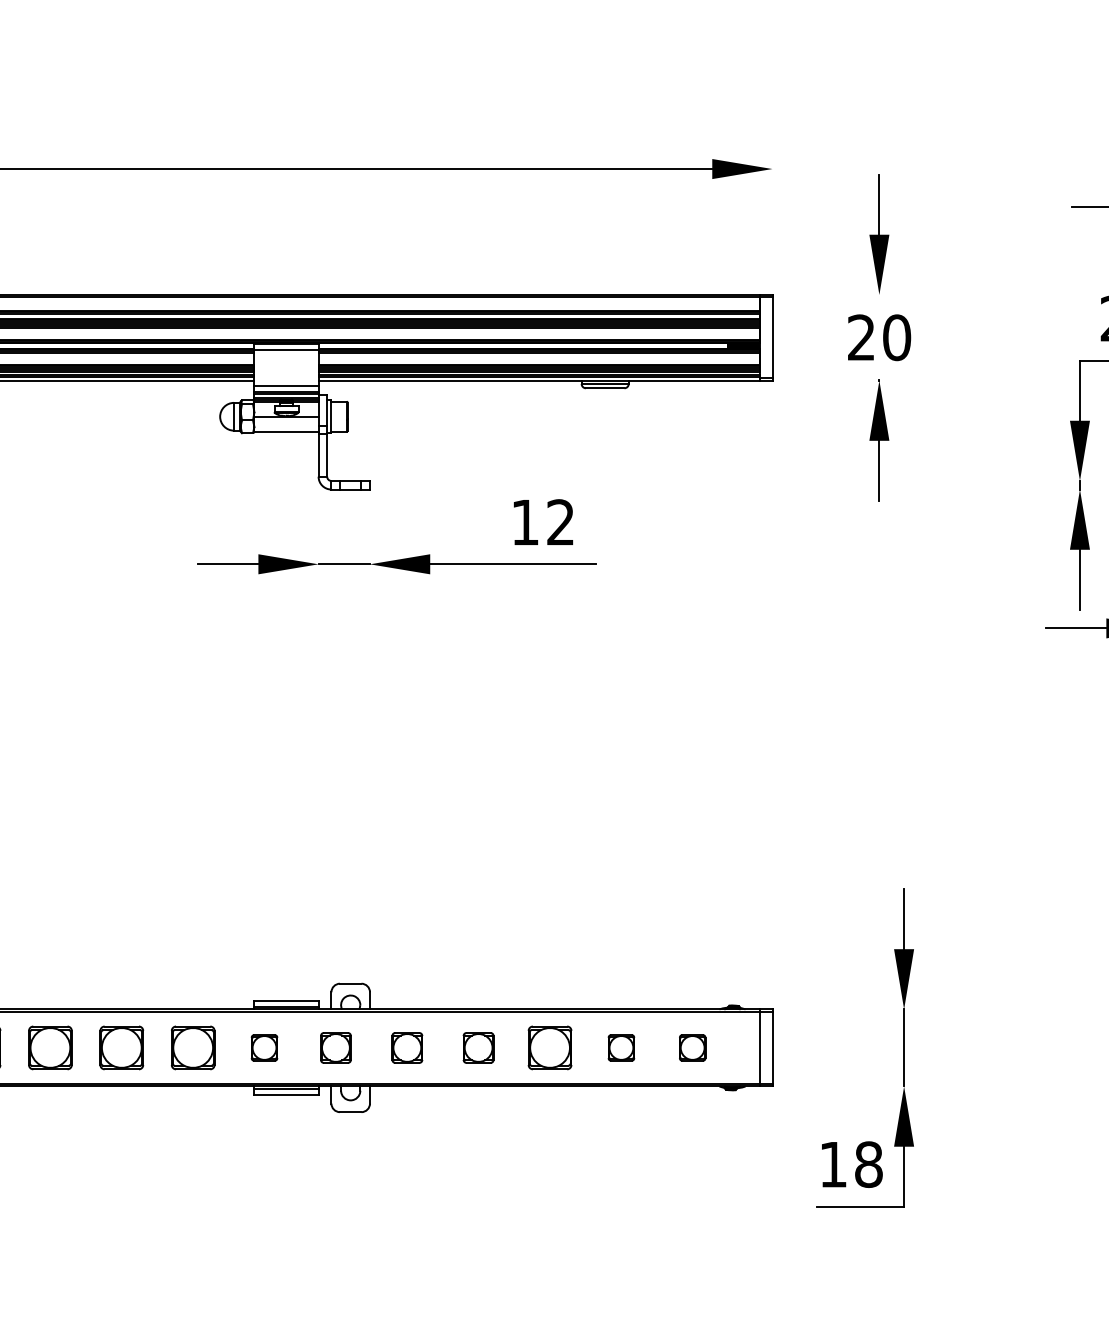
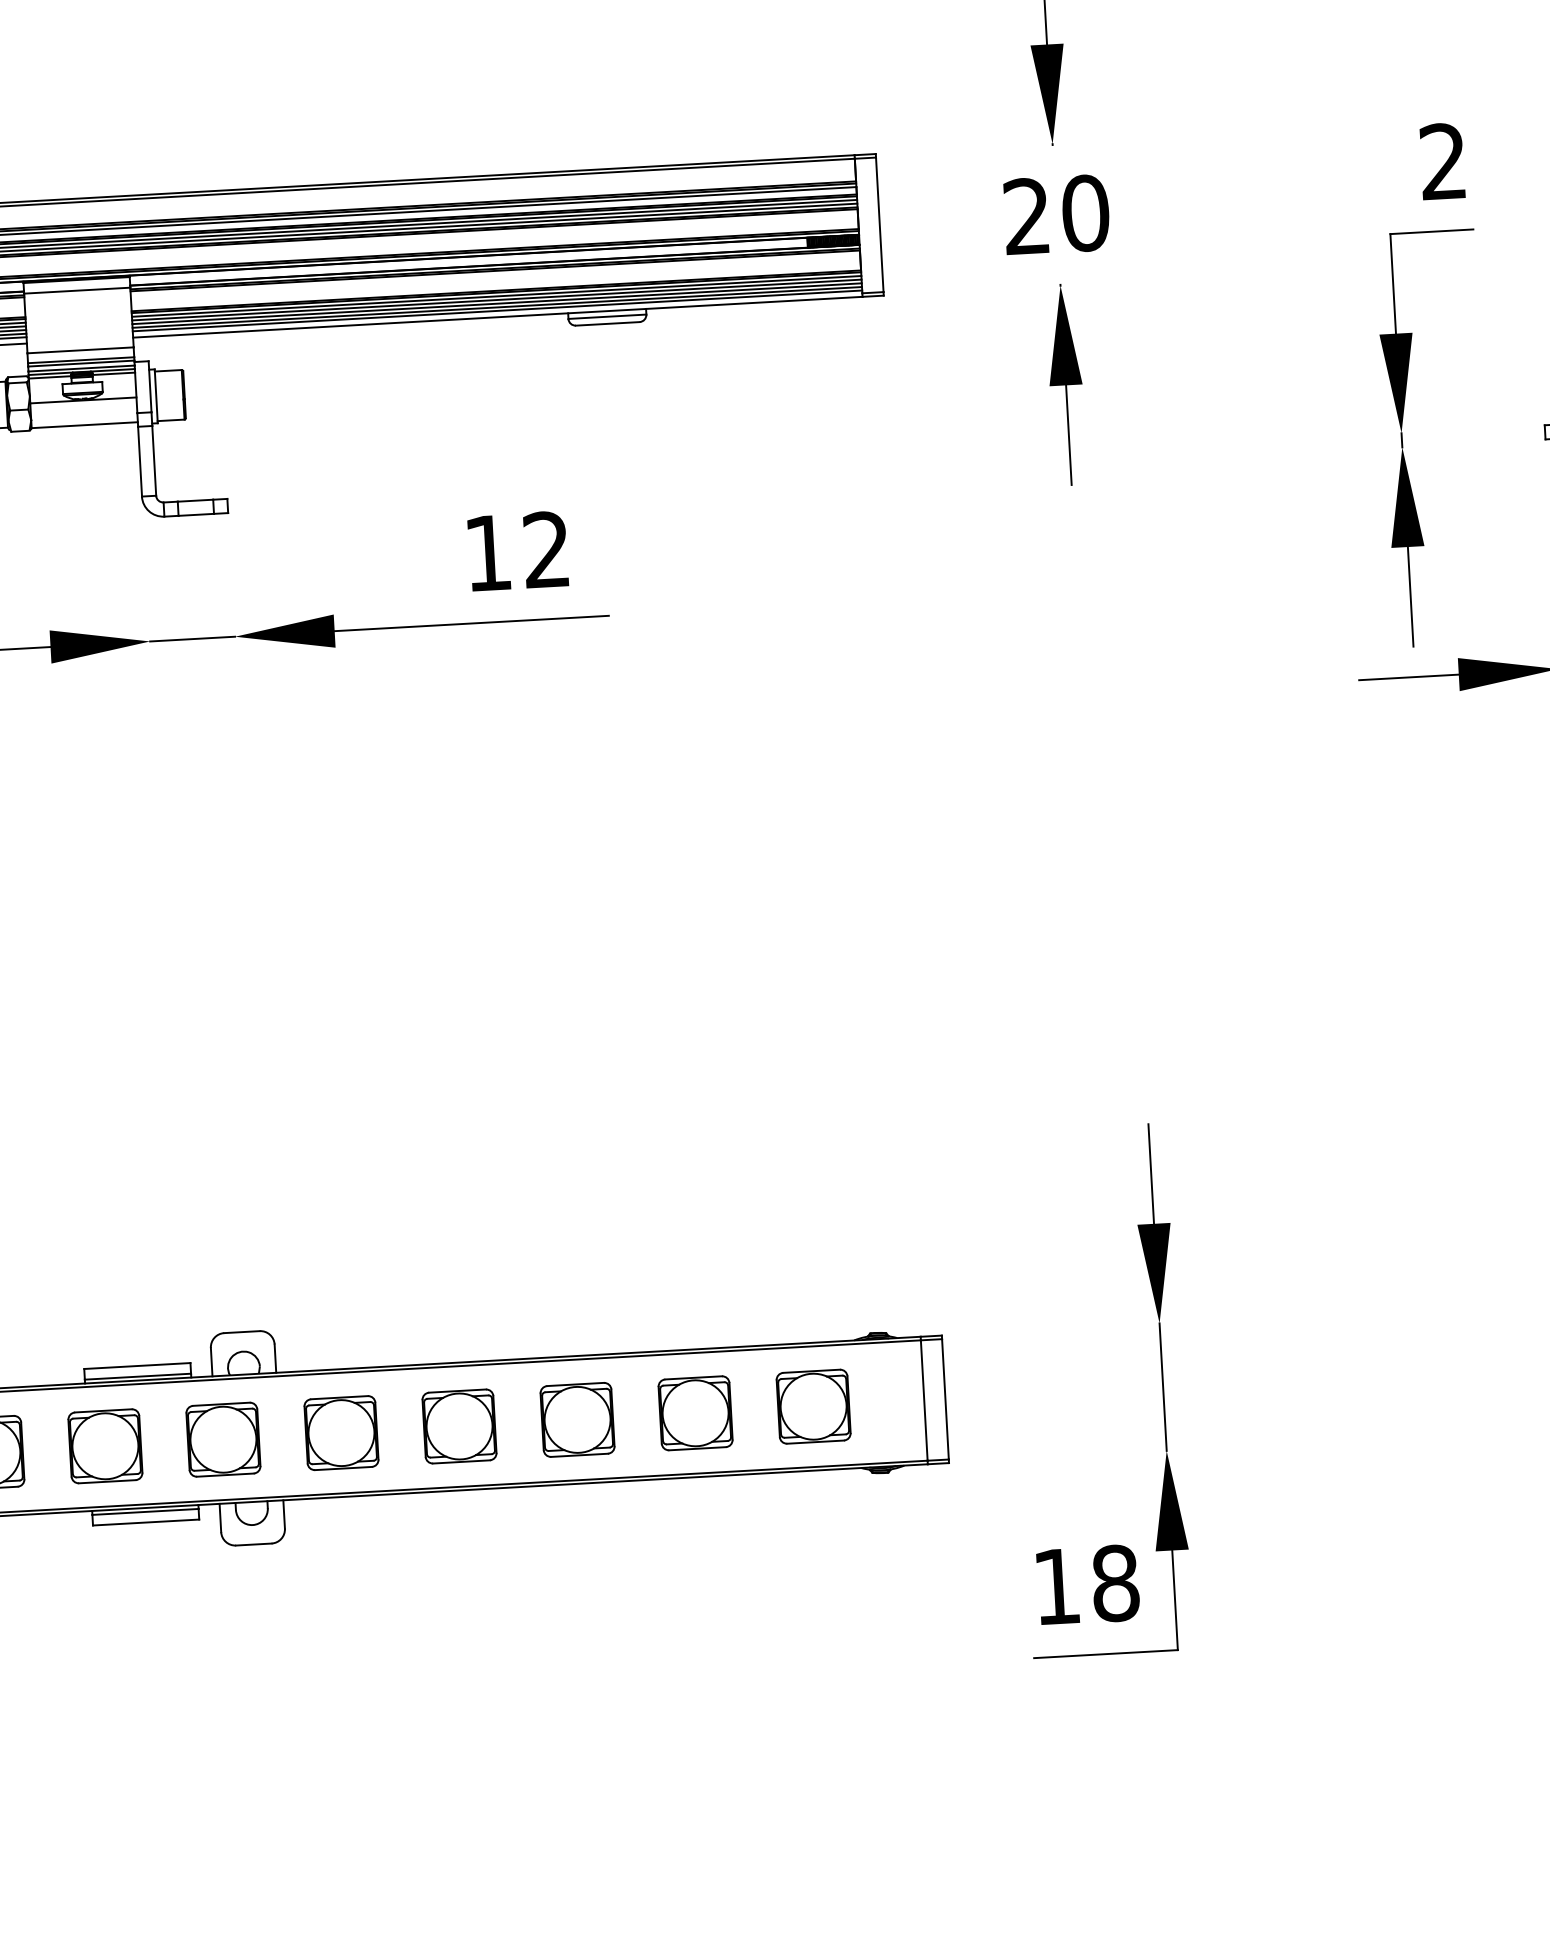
part: (264, 1047) -> (105, 1445), size x1.67
part: (335, 1047) -> (222, 1439), size x1.43
part: (407, 1047) -> (341, 1432), size x1.43
part: (478, 1047) -> (459, 1425), size x1.43
part: (621, 1047) -> (695, 1412), size x1.67
part: (692, 1047) -> (813, 1405), size x1.67

